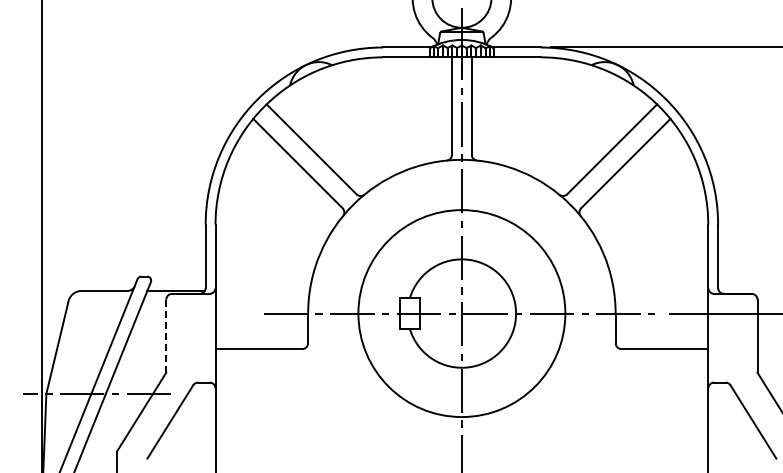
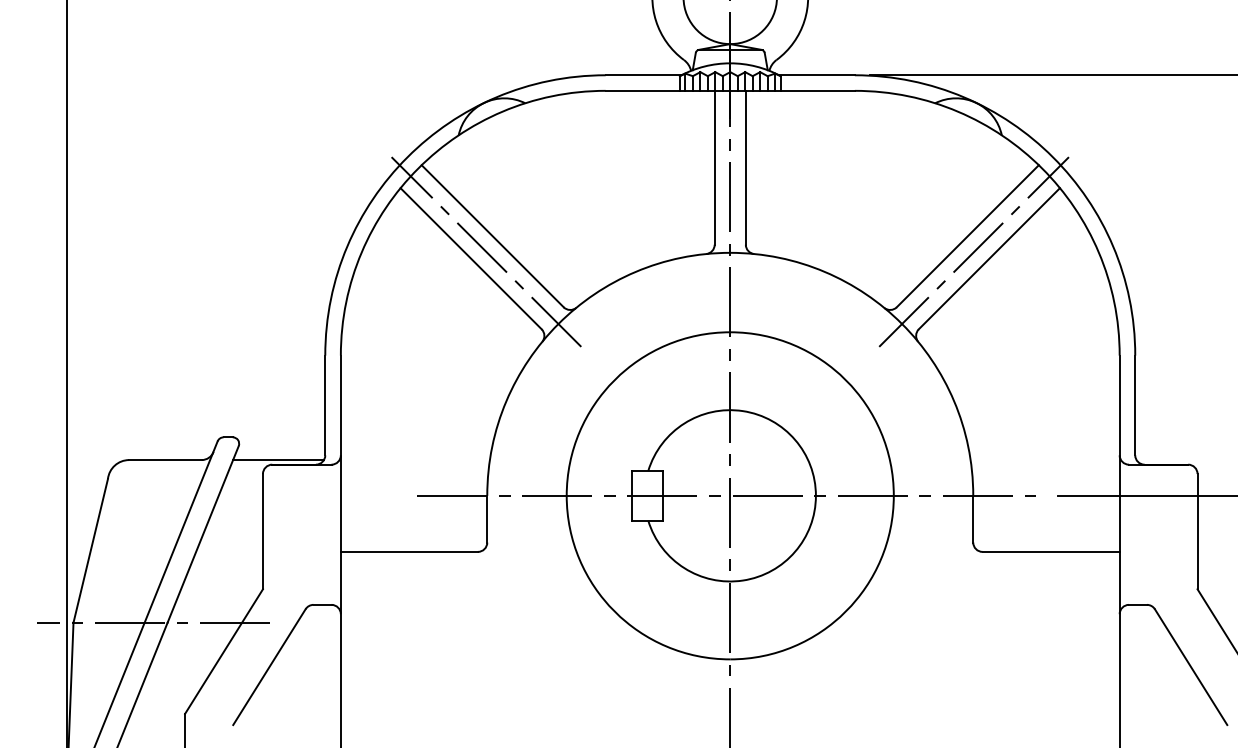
line: (307, 159) -> (486, 252), added
line: (616, 159) -> (974, 252), added
line: (166, 336) -> (263, 532), dashed -> solid

